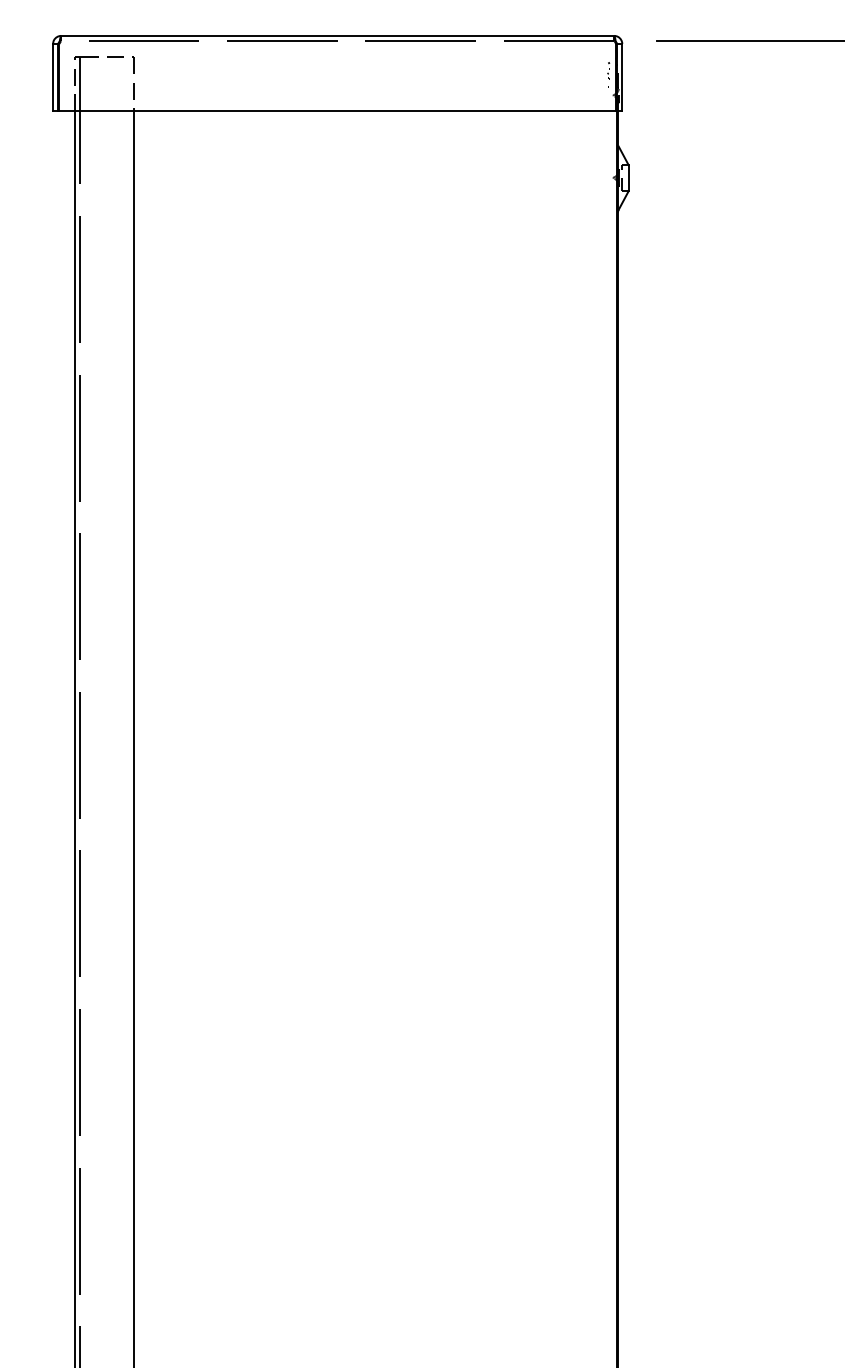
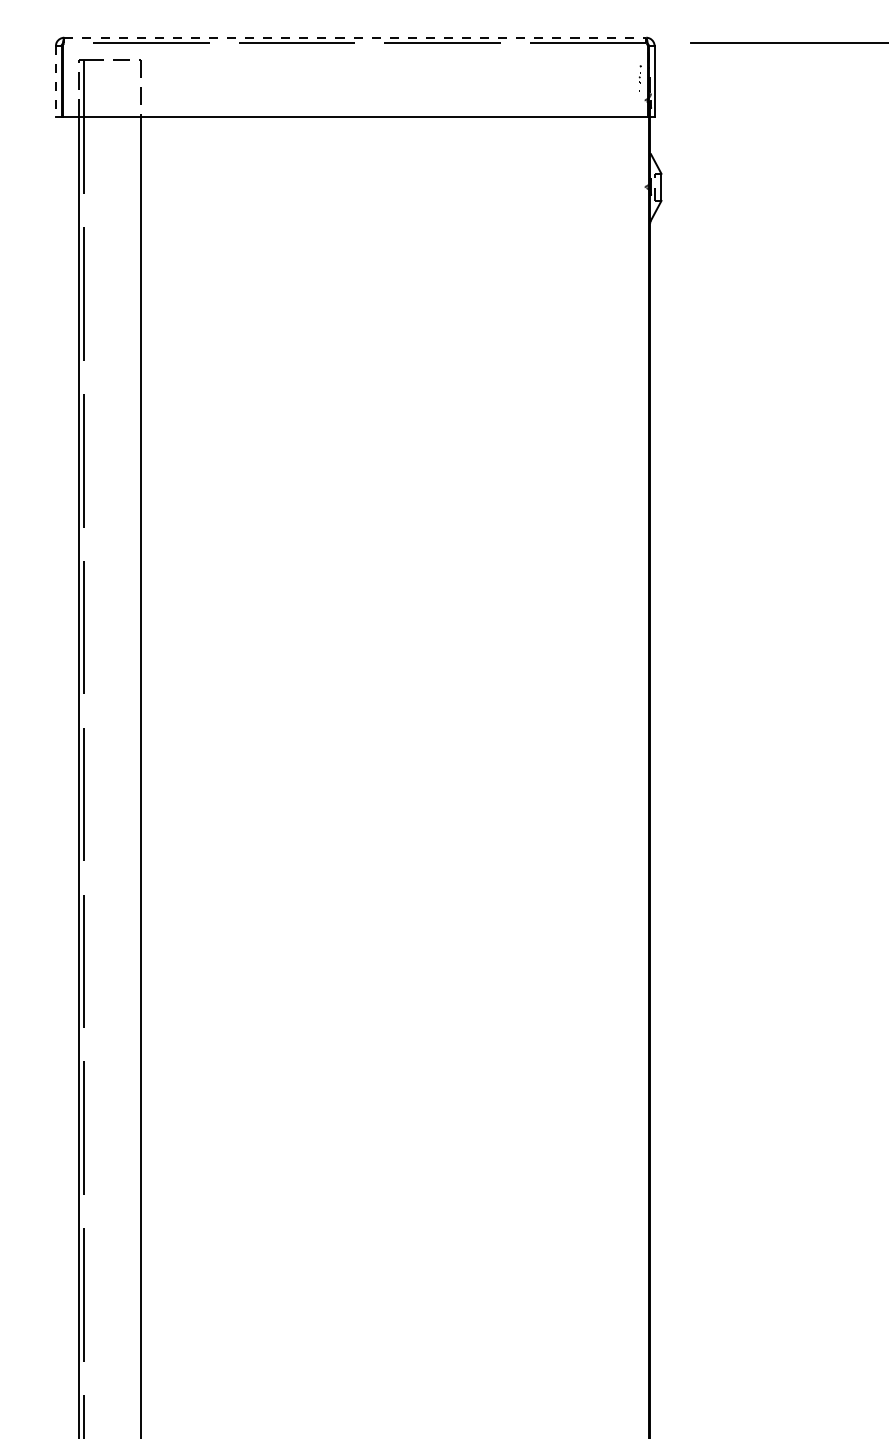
line: (337, 35) -> (355, 37), solid -> dashed
line: (53, 77) -> (56, 81), solid -> dashed

